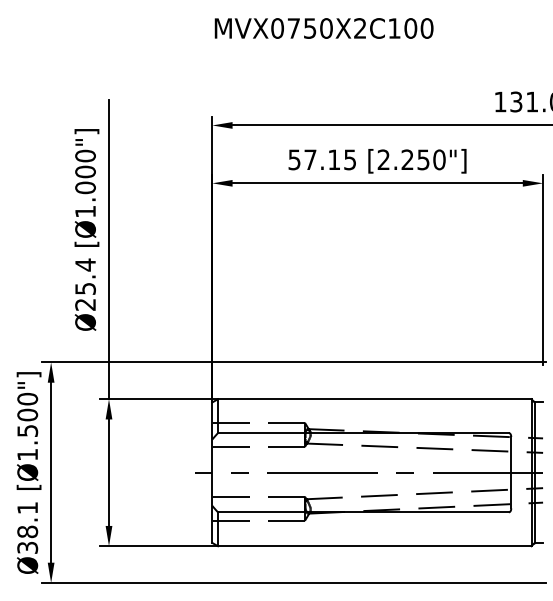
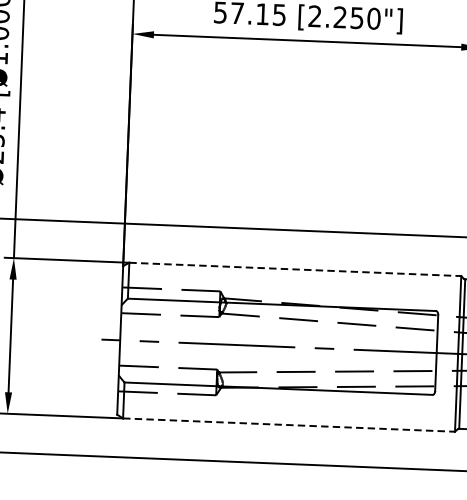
line: (374, 399) -> (295, 269), solid -> dashed
line: (374, 546) -> (288, 425), solid -> dashed

